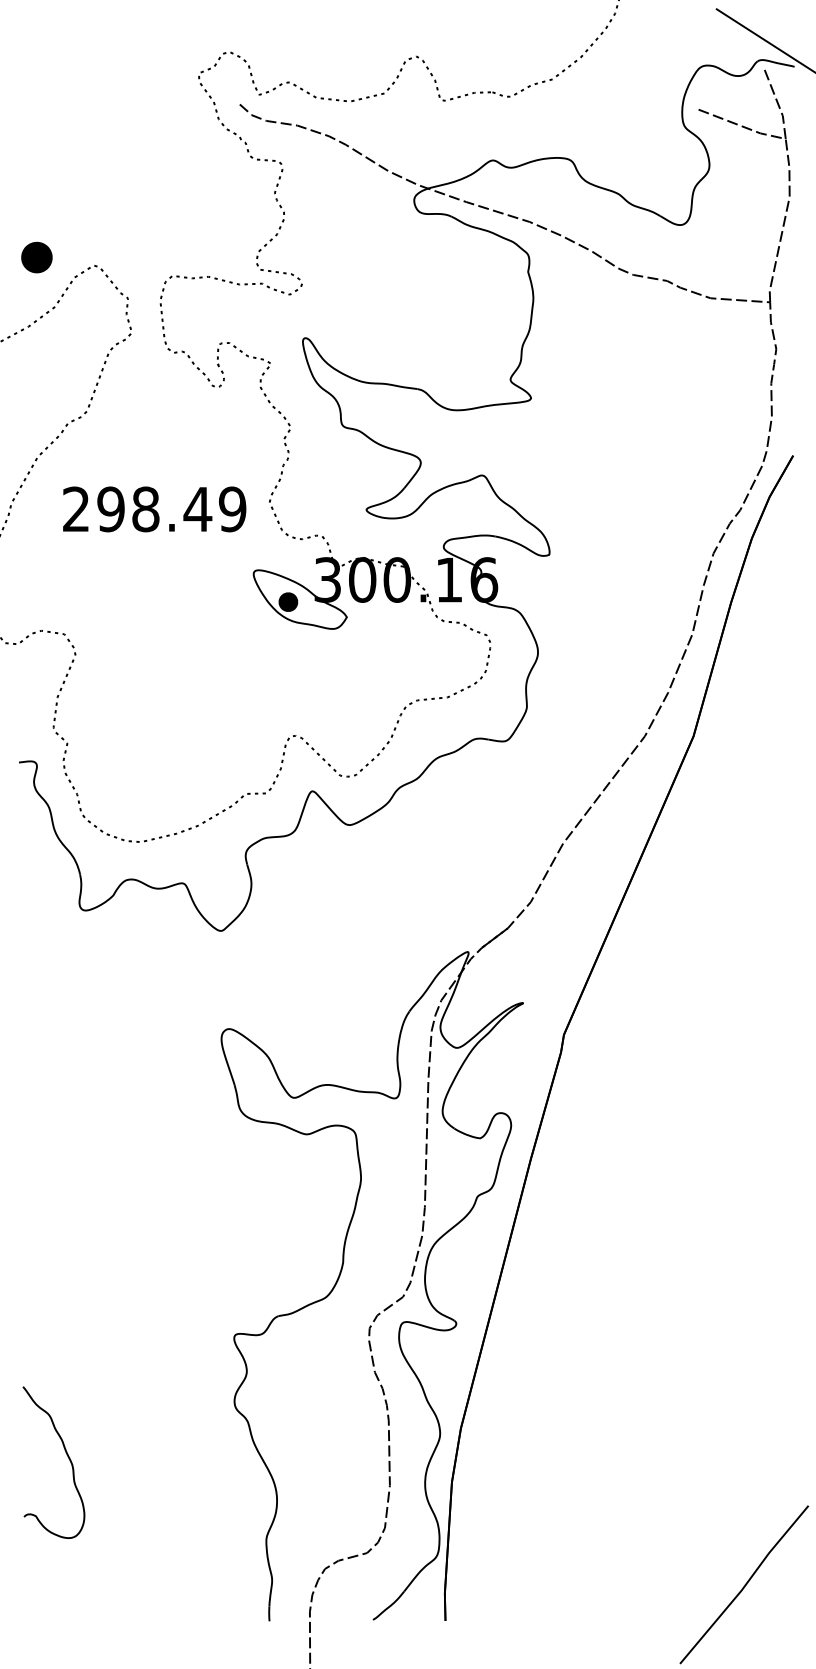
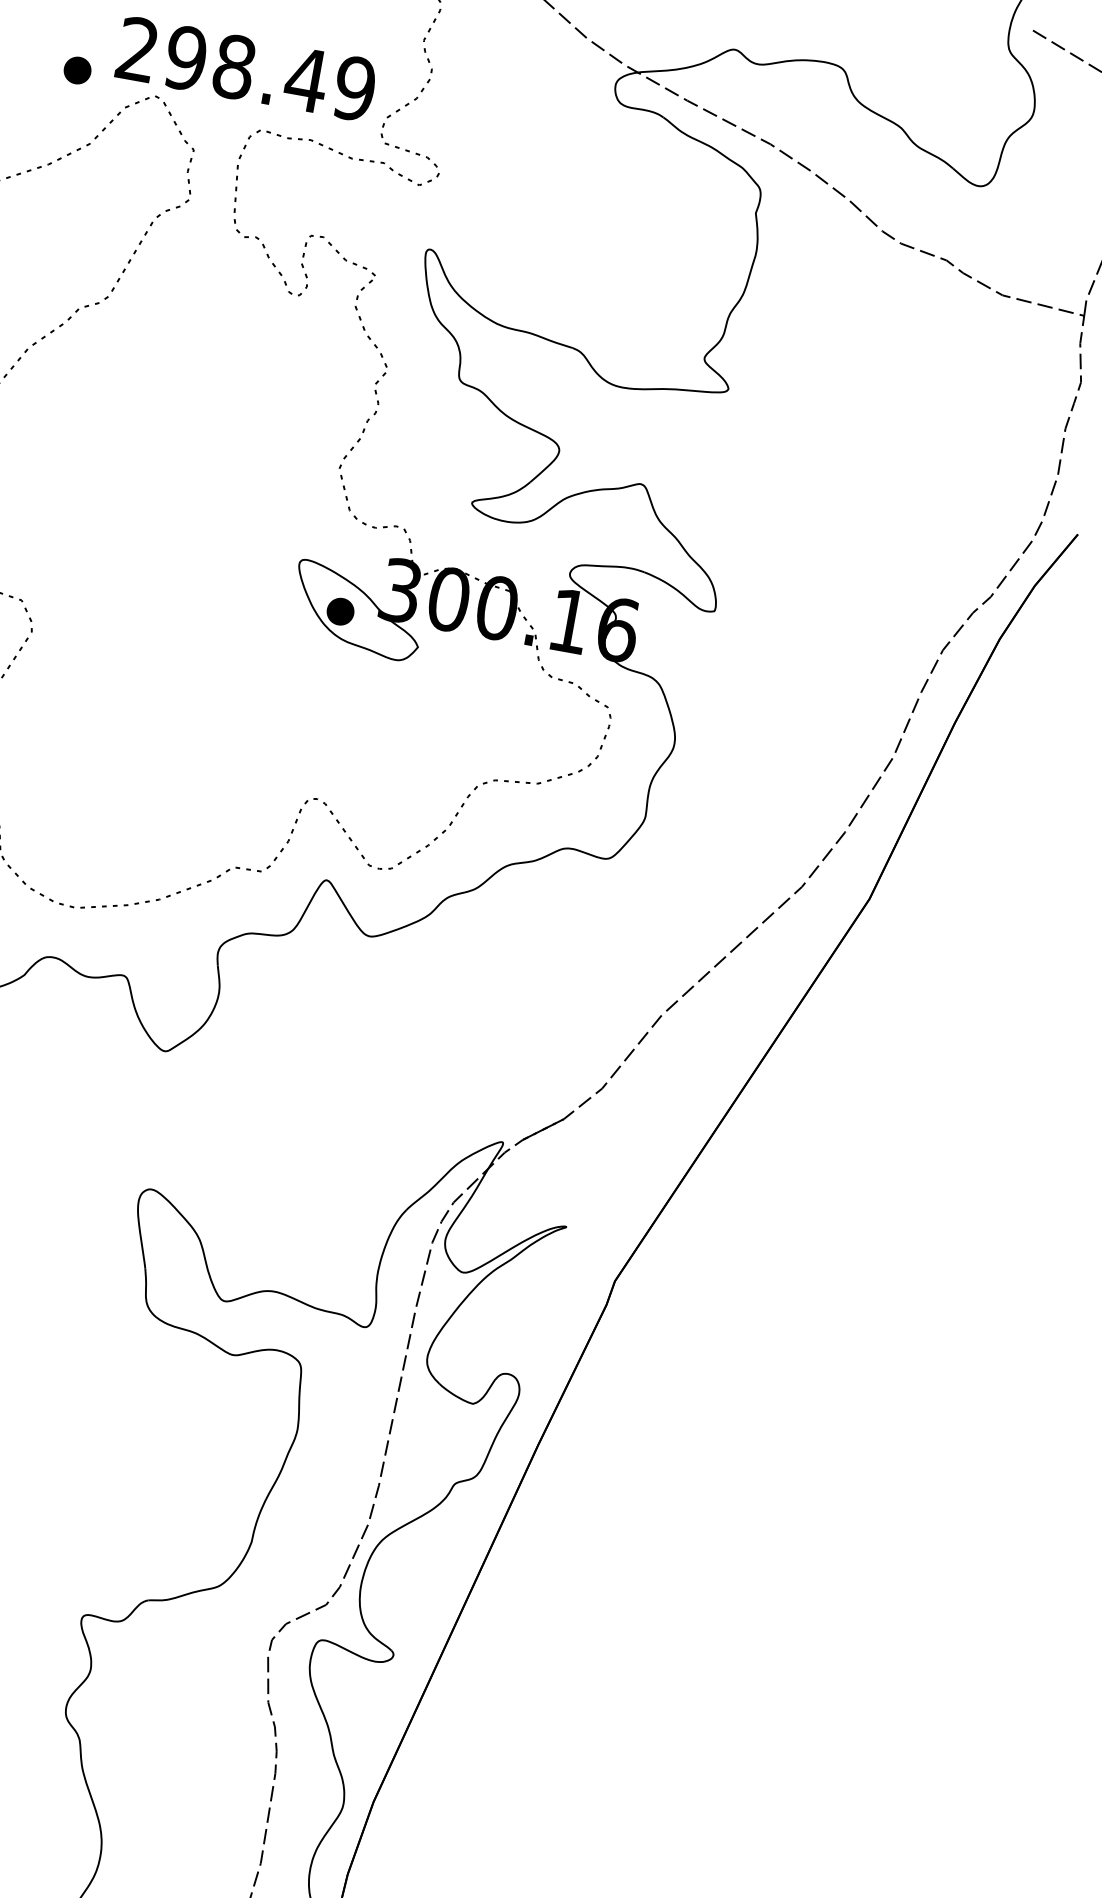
part: (36, 257) -> (76, 70), size x0.62
text: (154, 509) -> (246, 69), moved

